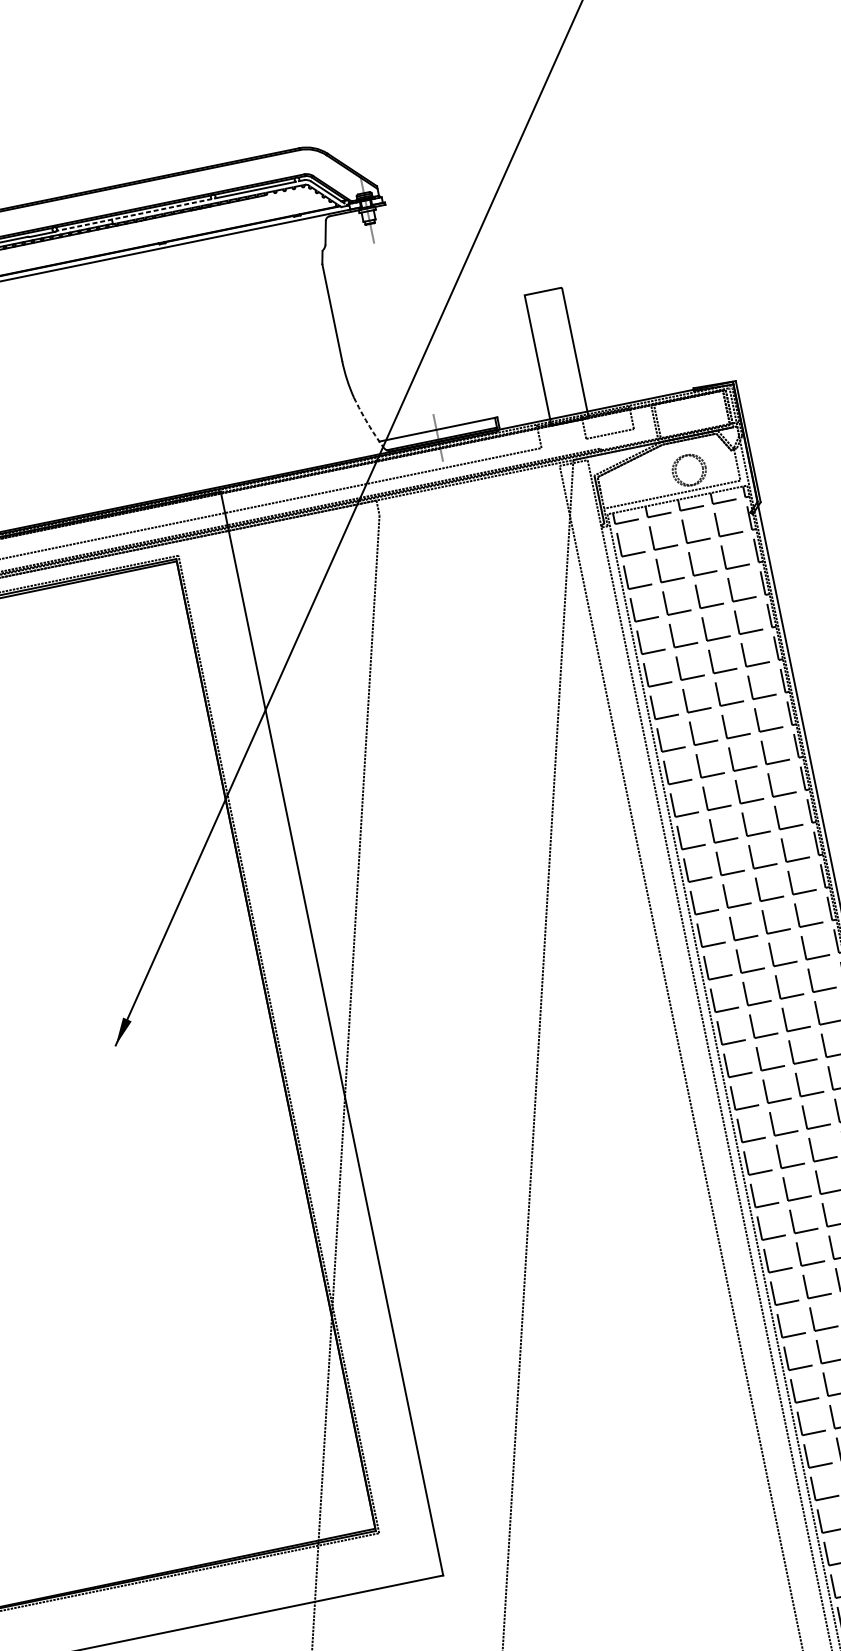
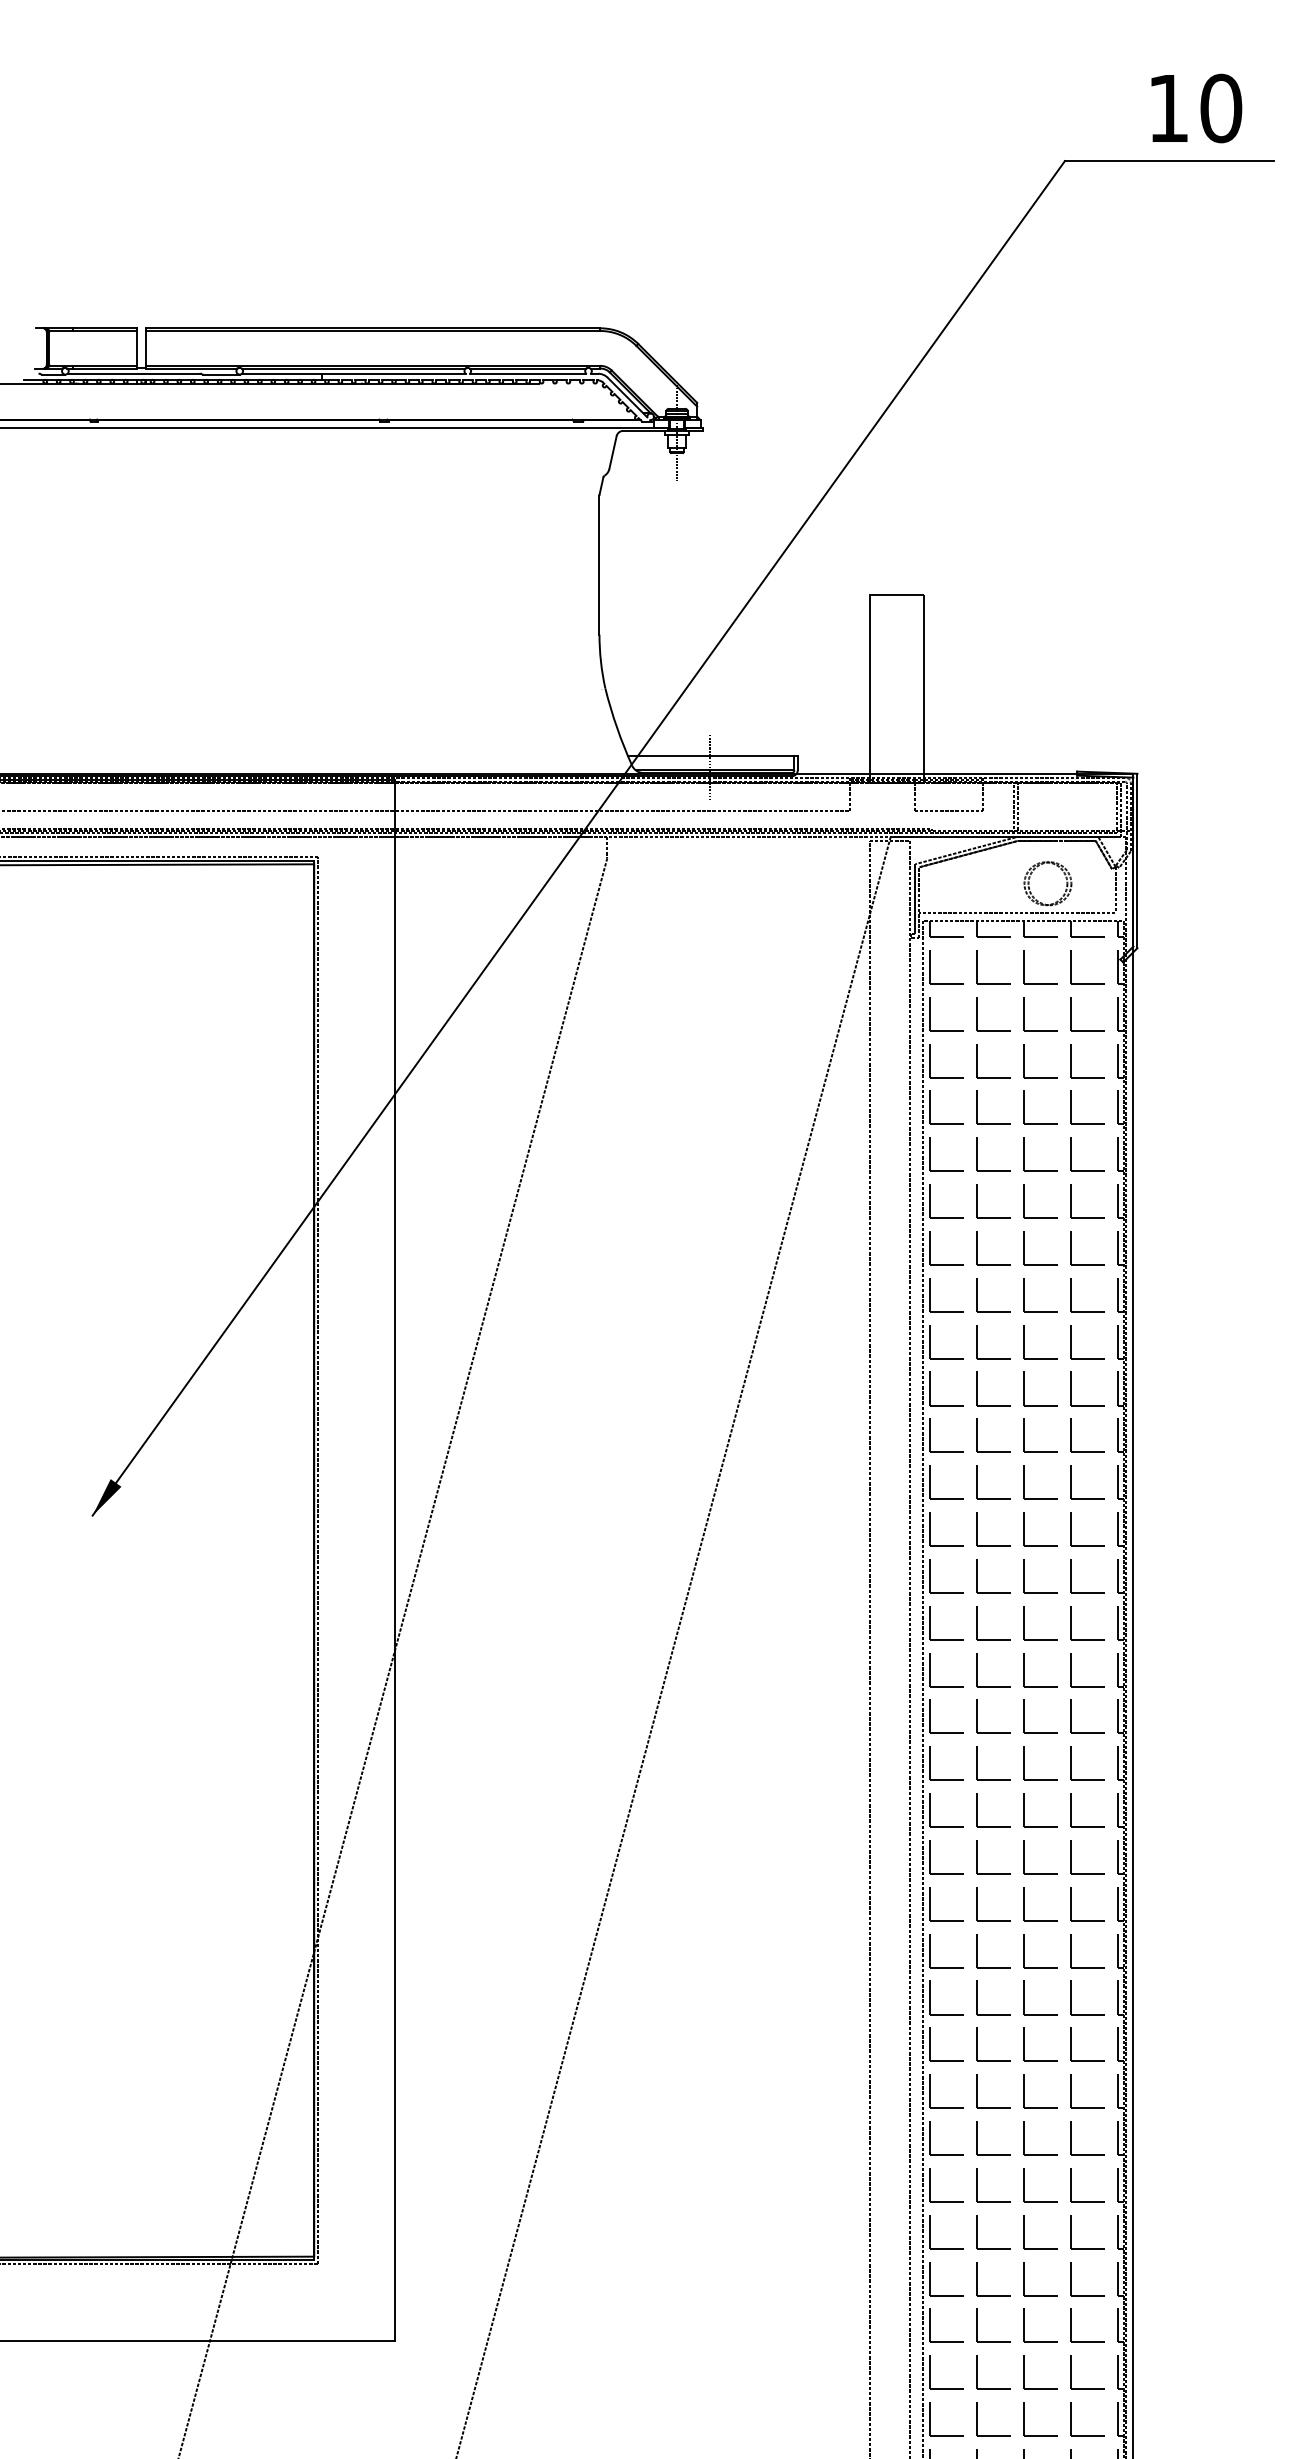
line: (134, 214) -> (353, 373), dashed -> solid
arc: (367, 423) -> (617, 727), dashed -> solid

